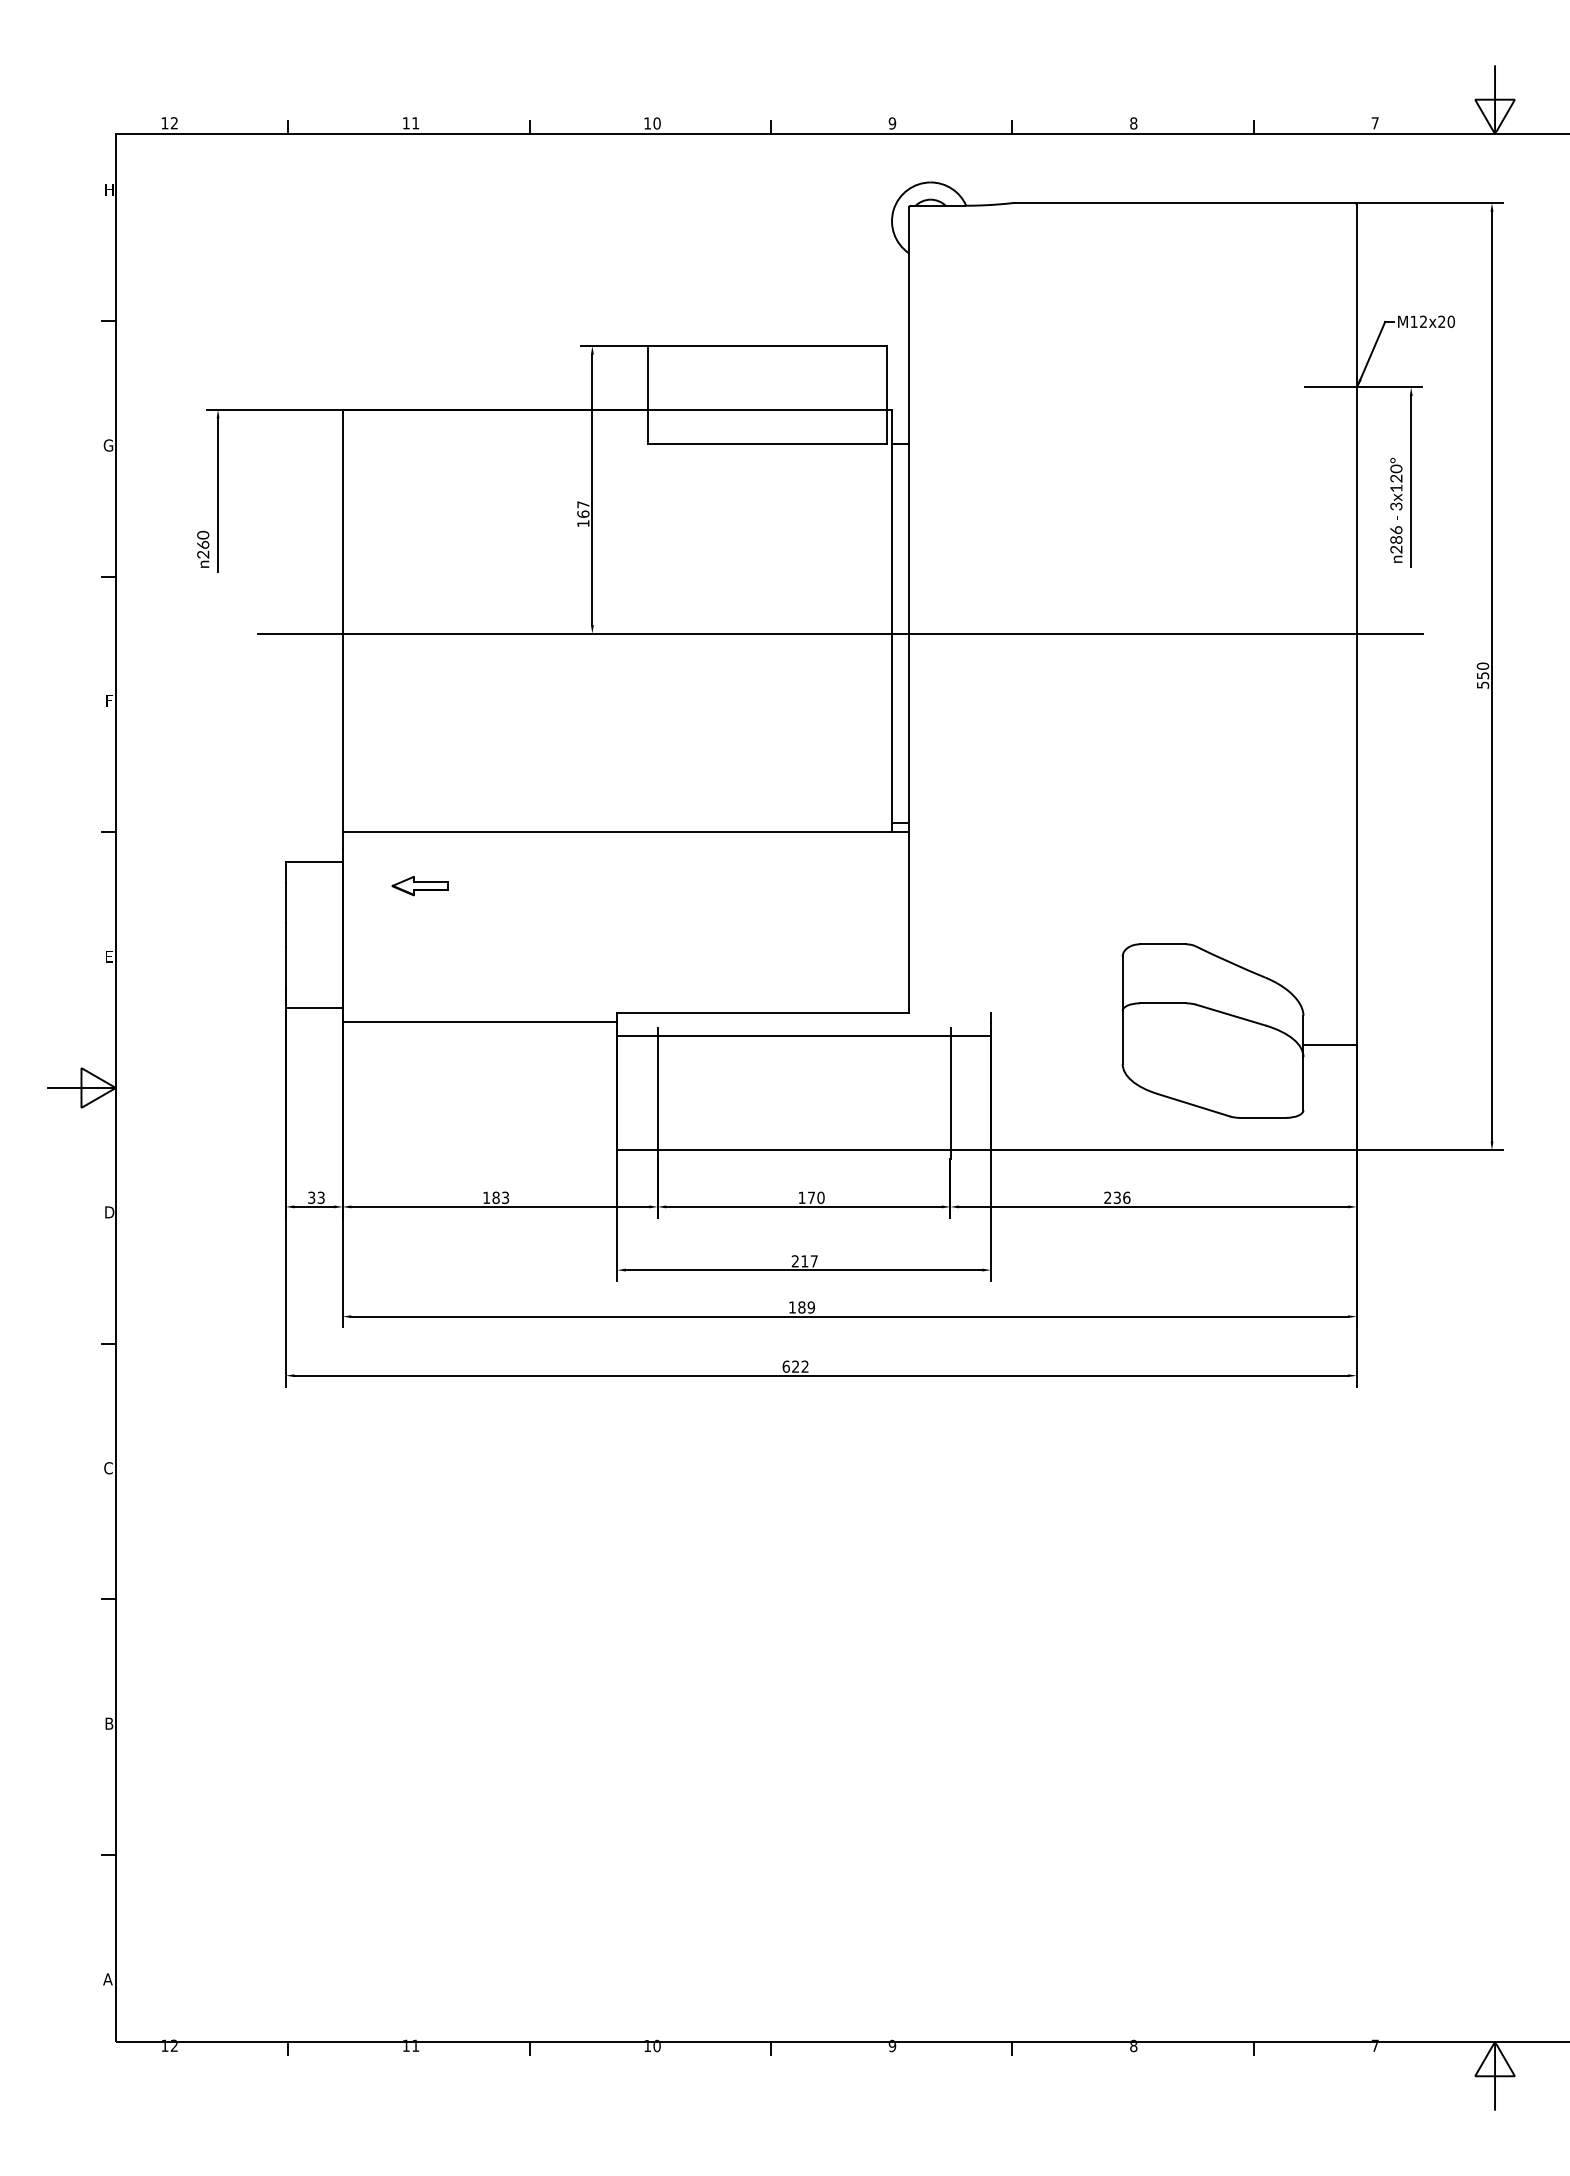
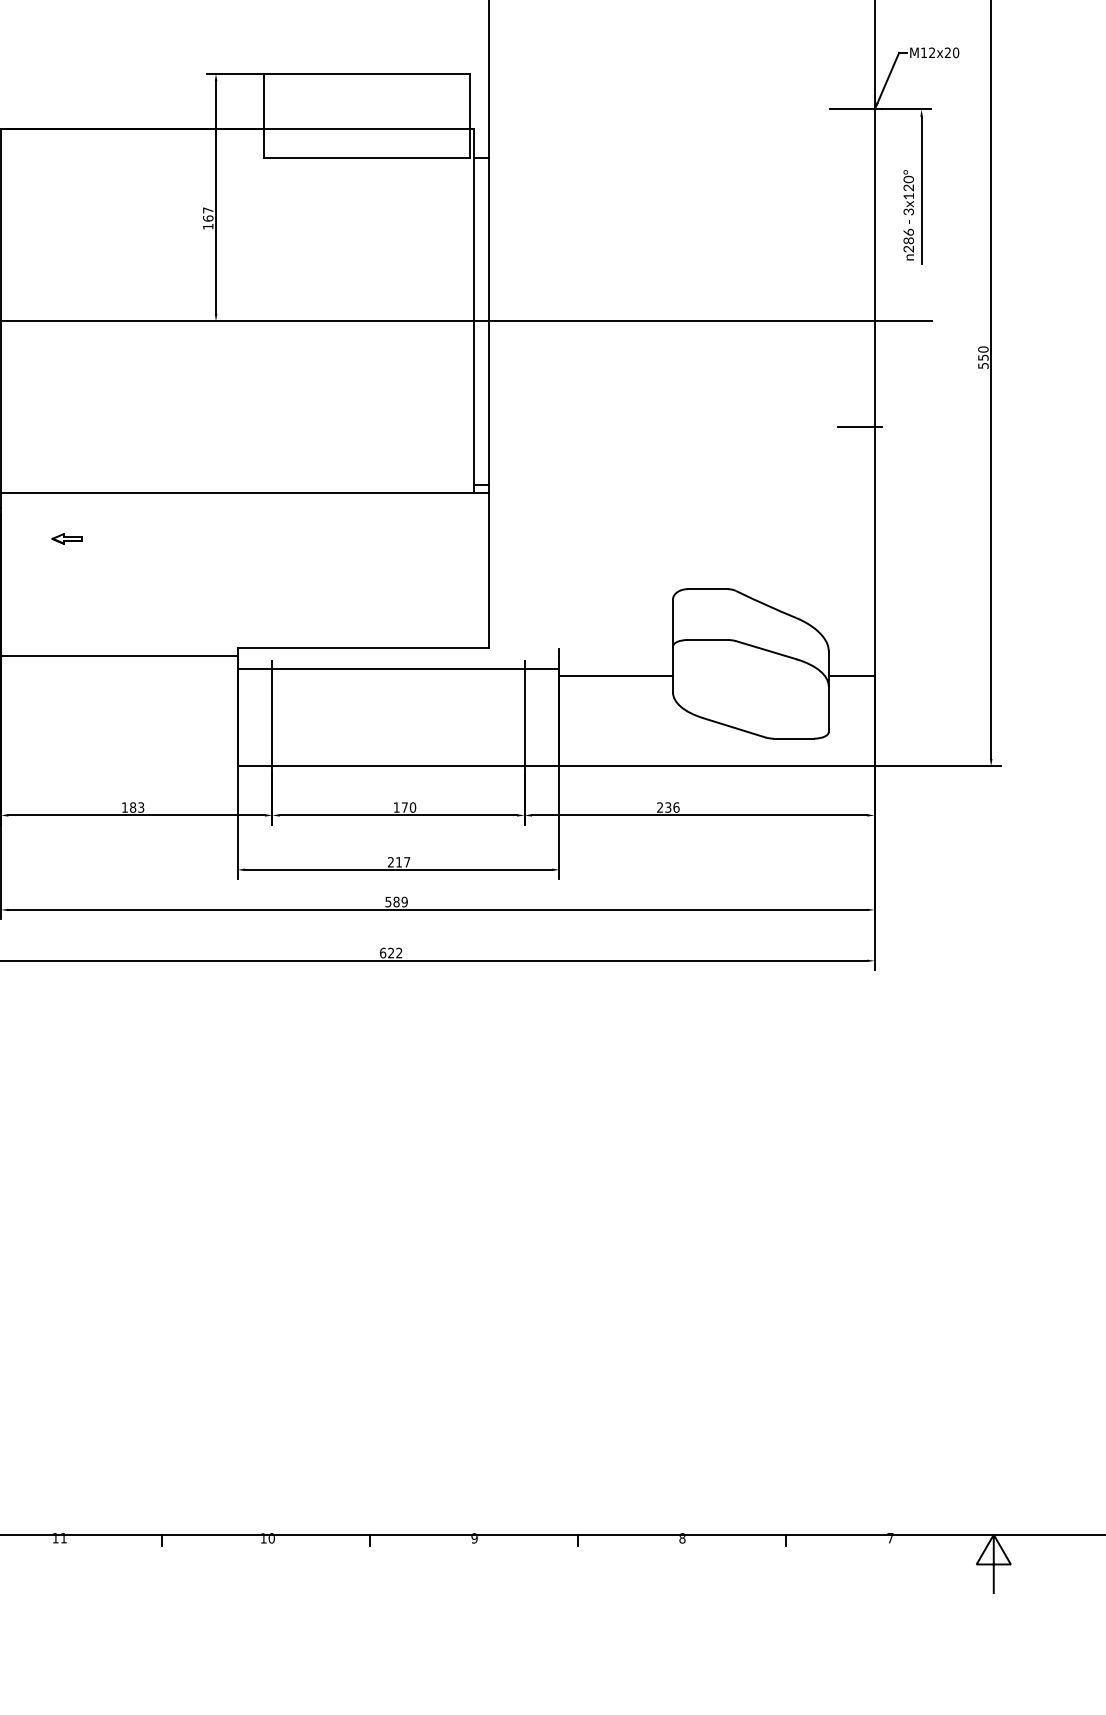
line: (1339, 756) -> (859, 427), added
part: (419, 885) -> (67, 538), size x0.62
line: (1056, 1045) -> (615, 676), added
text: (792, 1307) -> (388, 902), 189 -> 589

